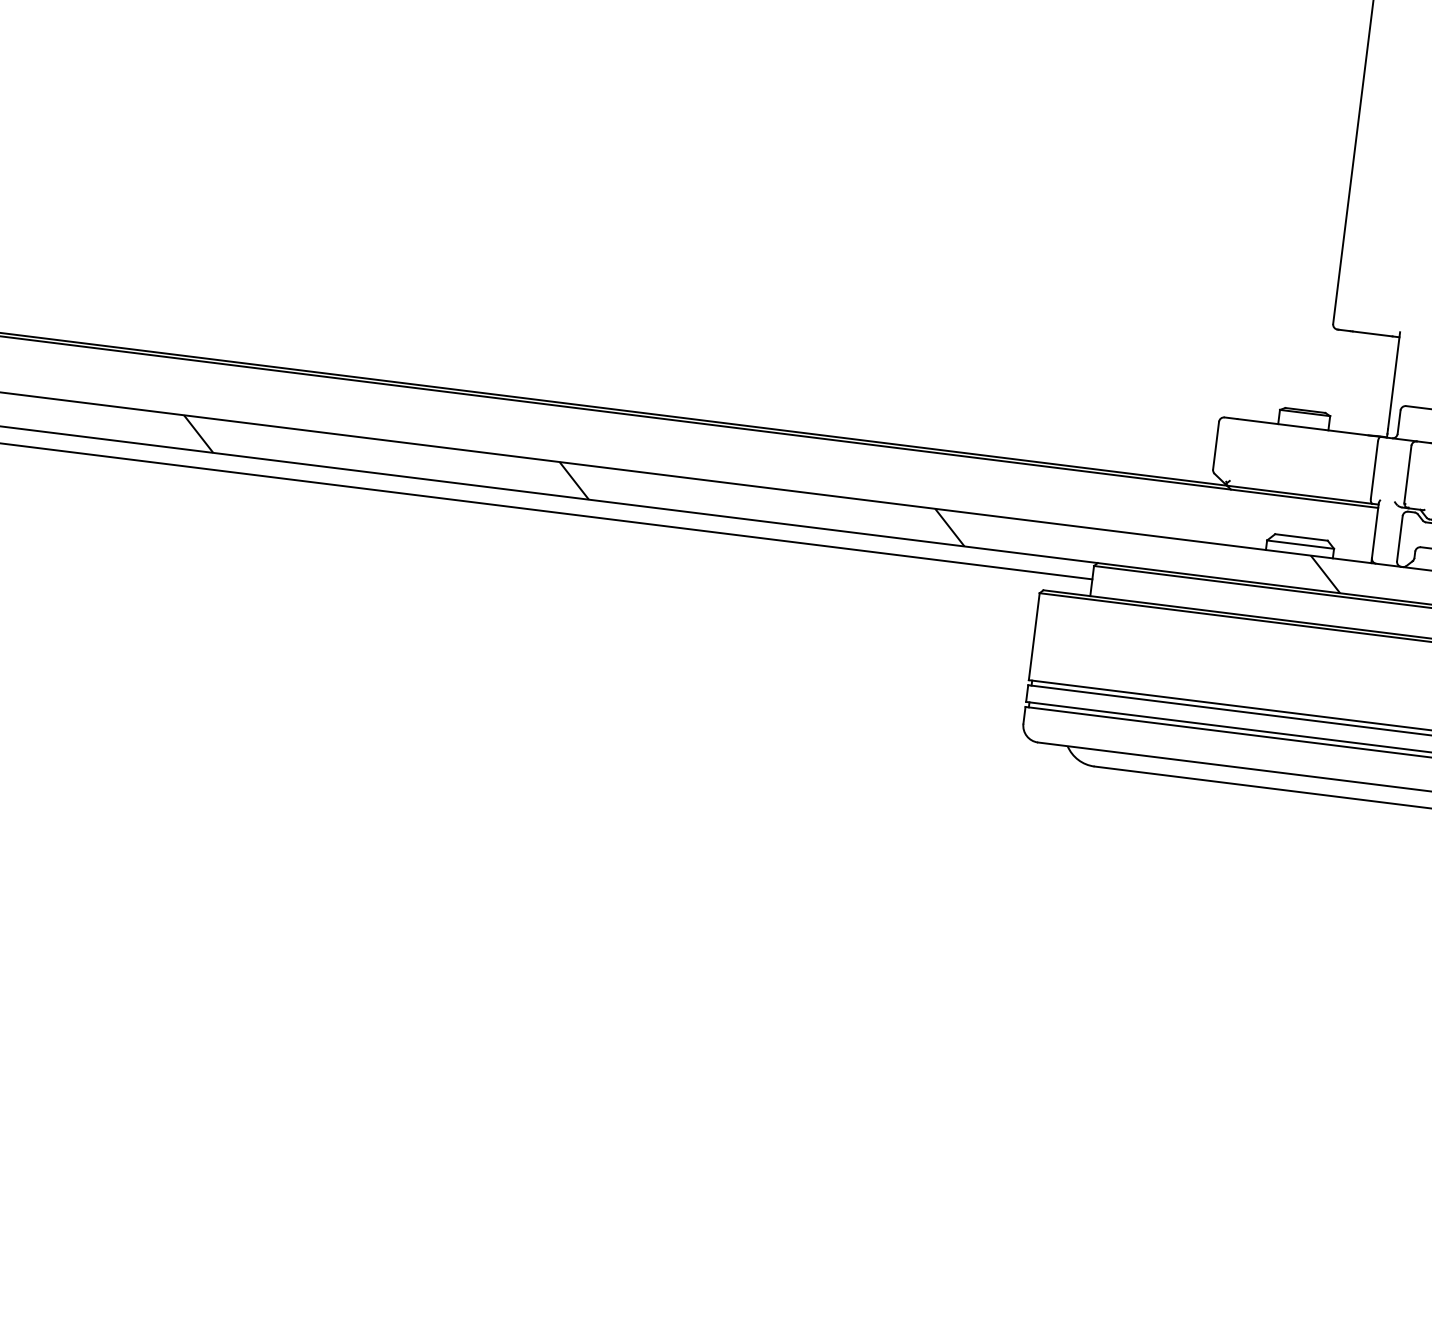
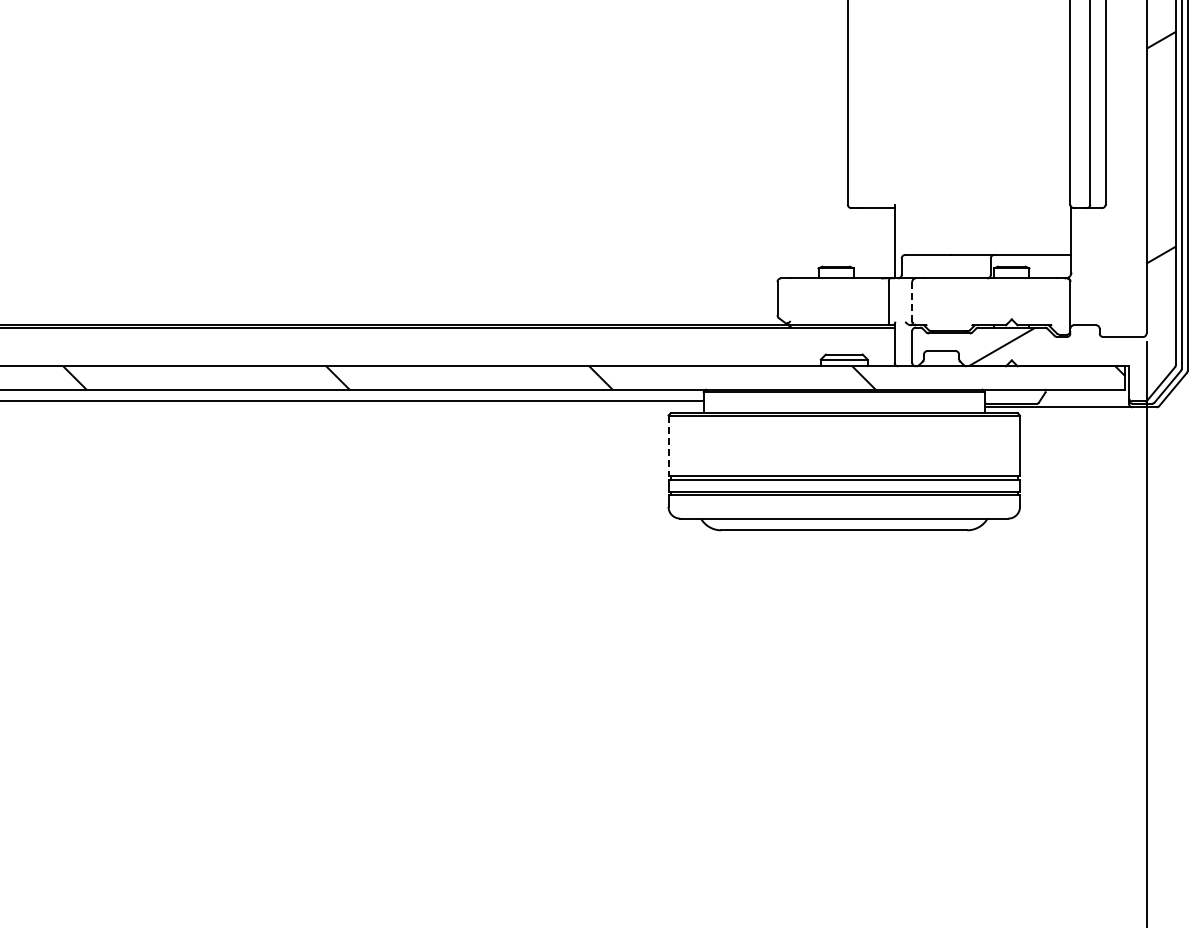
line: (1408, 473) -> (912, 301), solid -> dashed
line: (1034, 637) -> (668, 446), solid -> dashed

